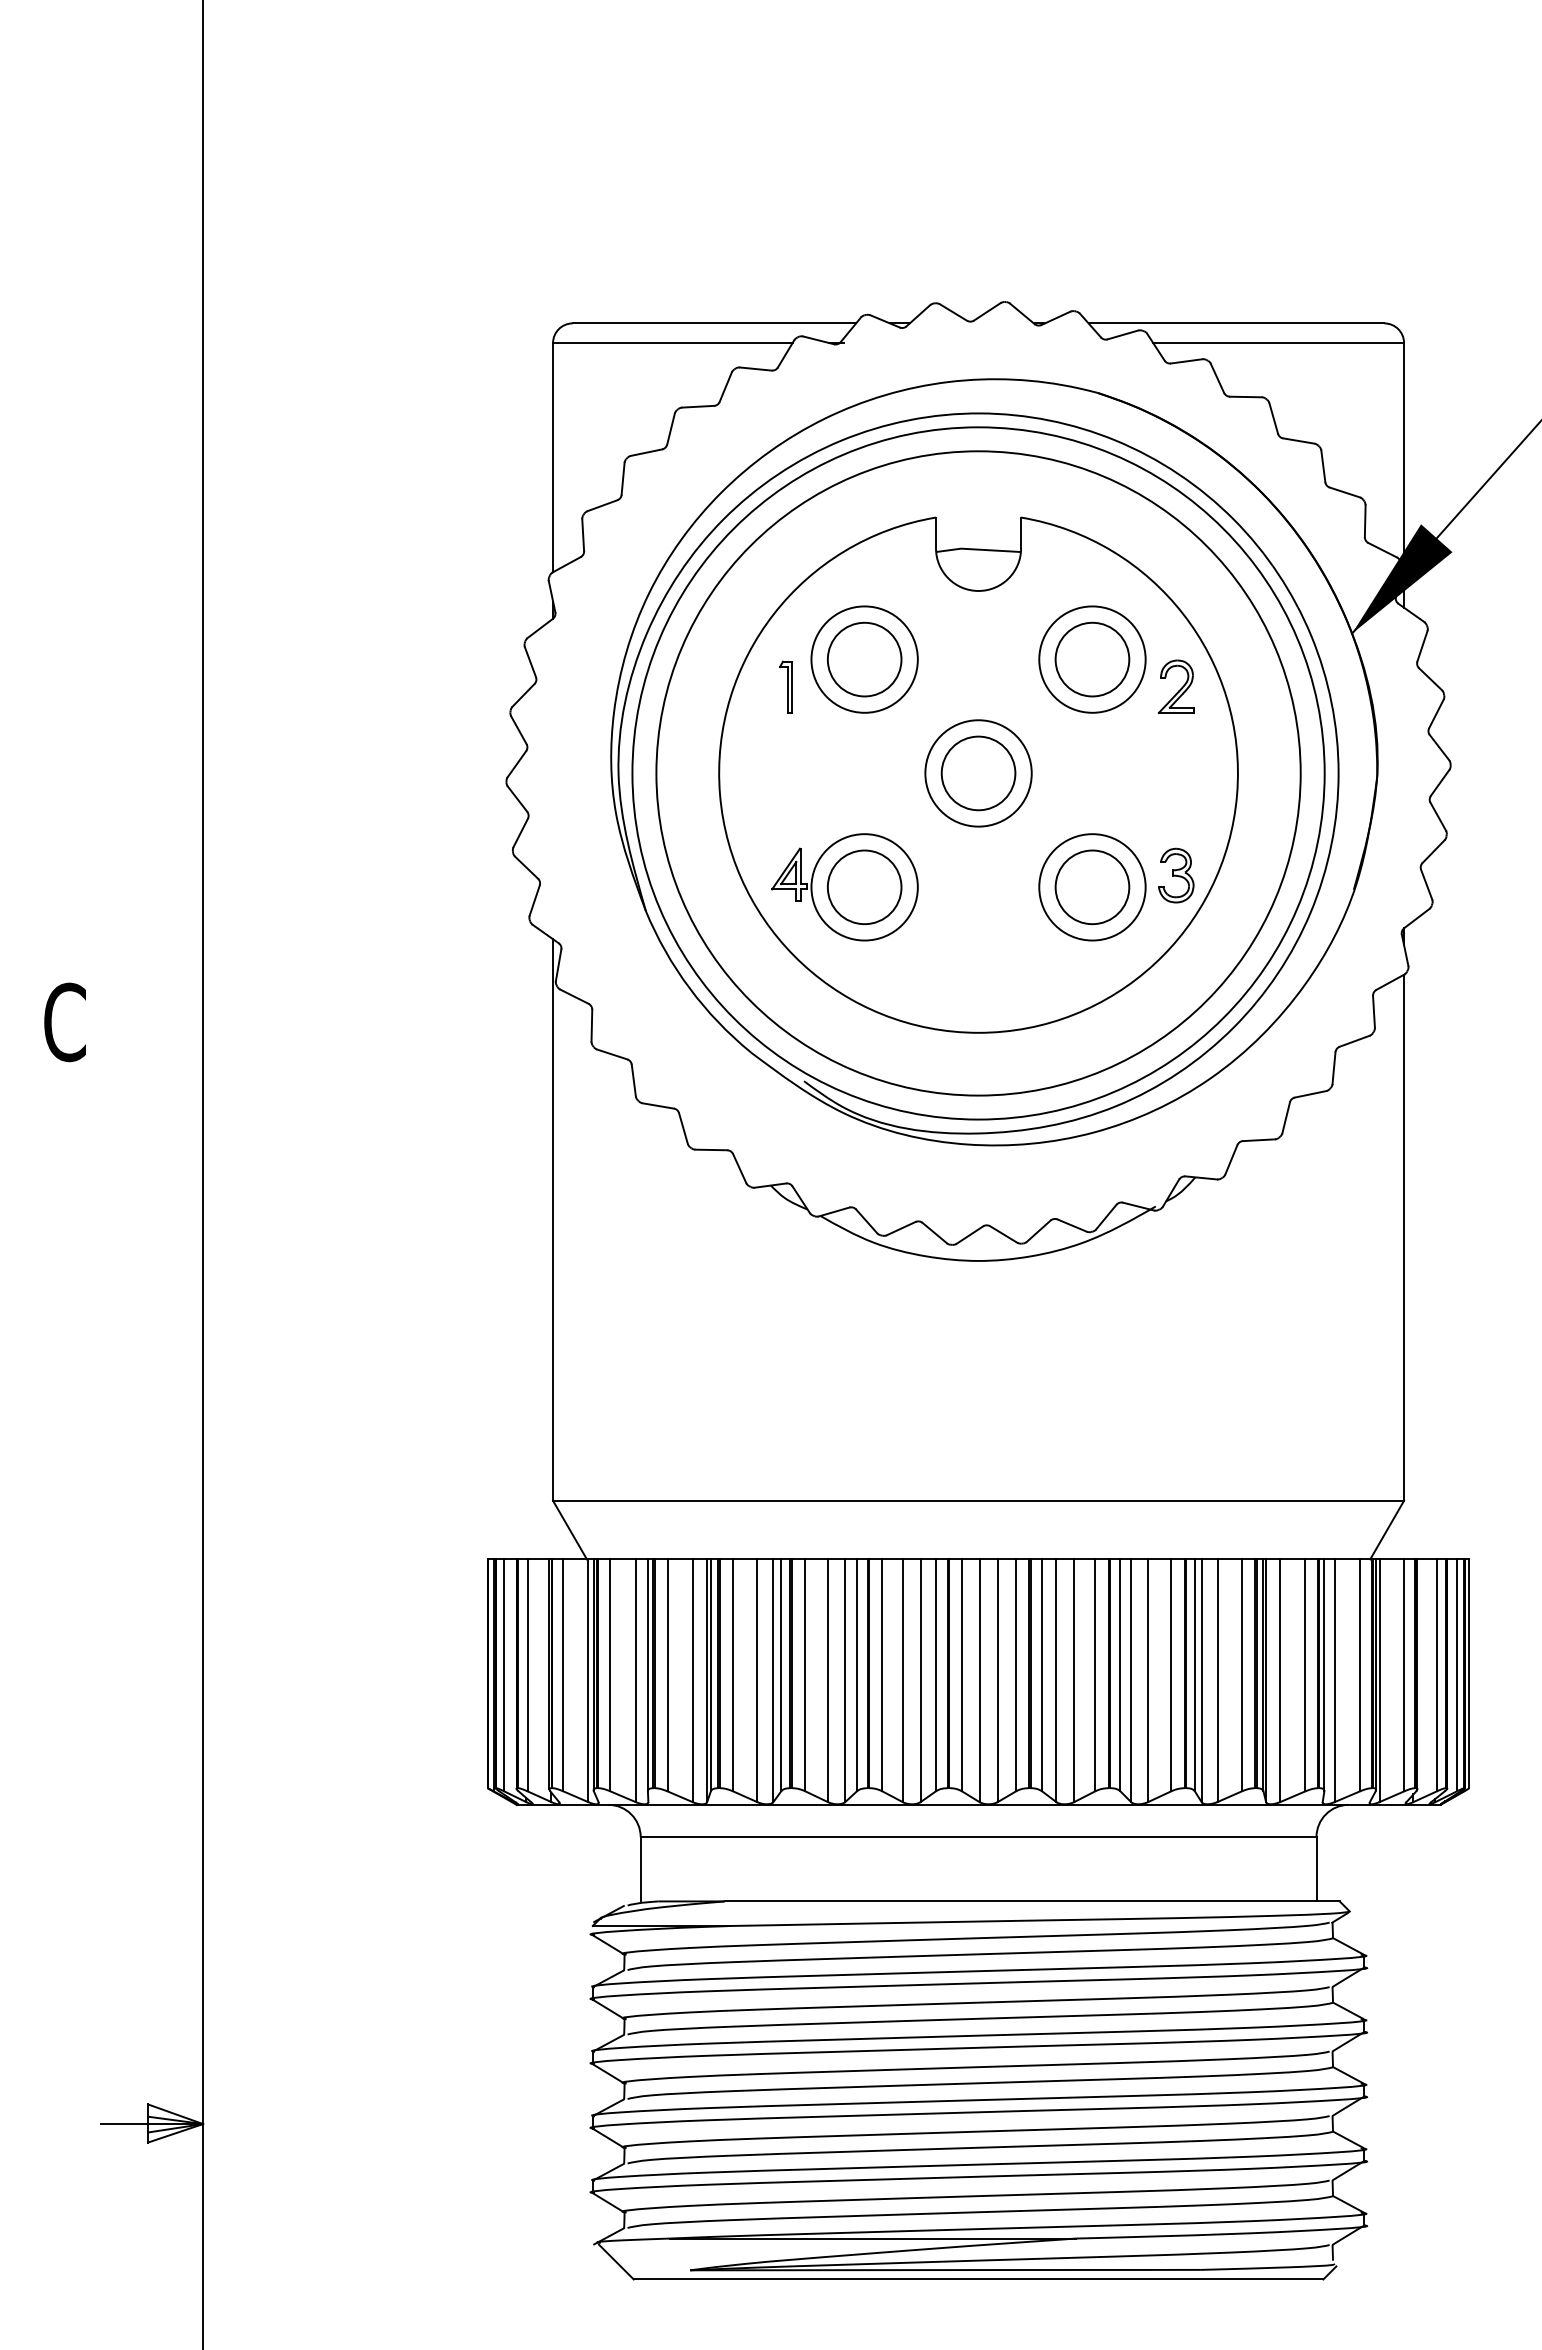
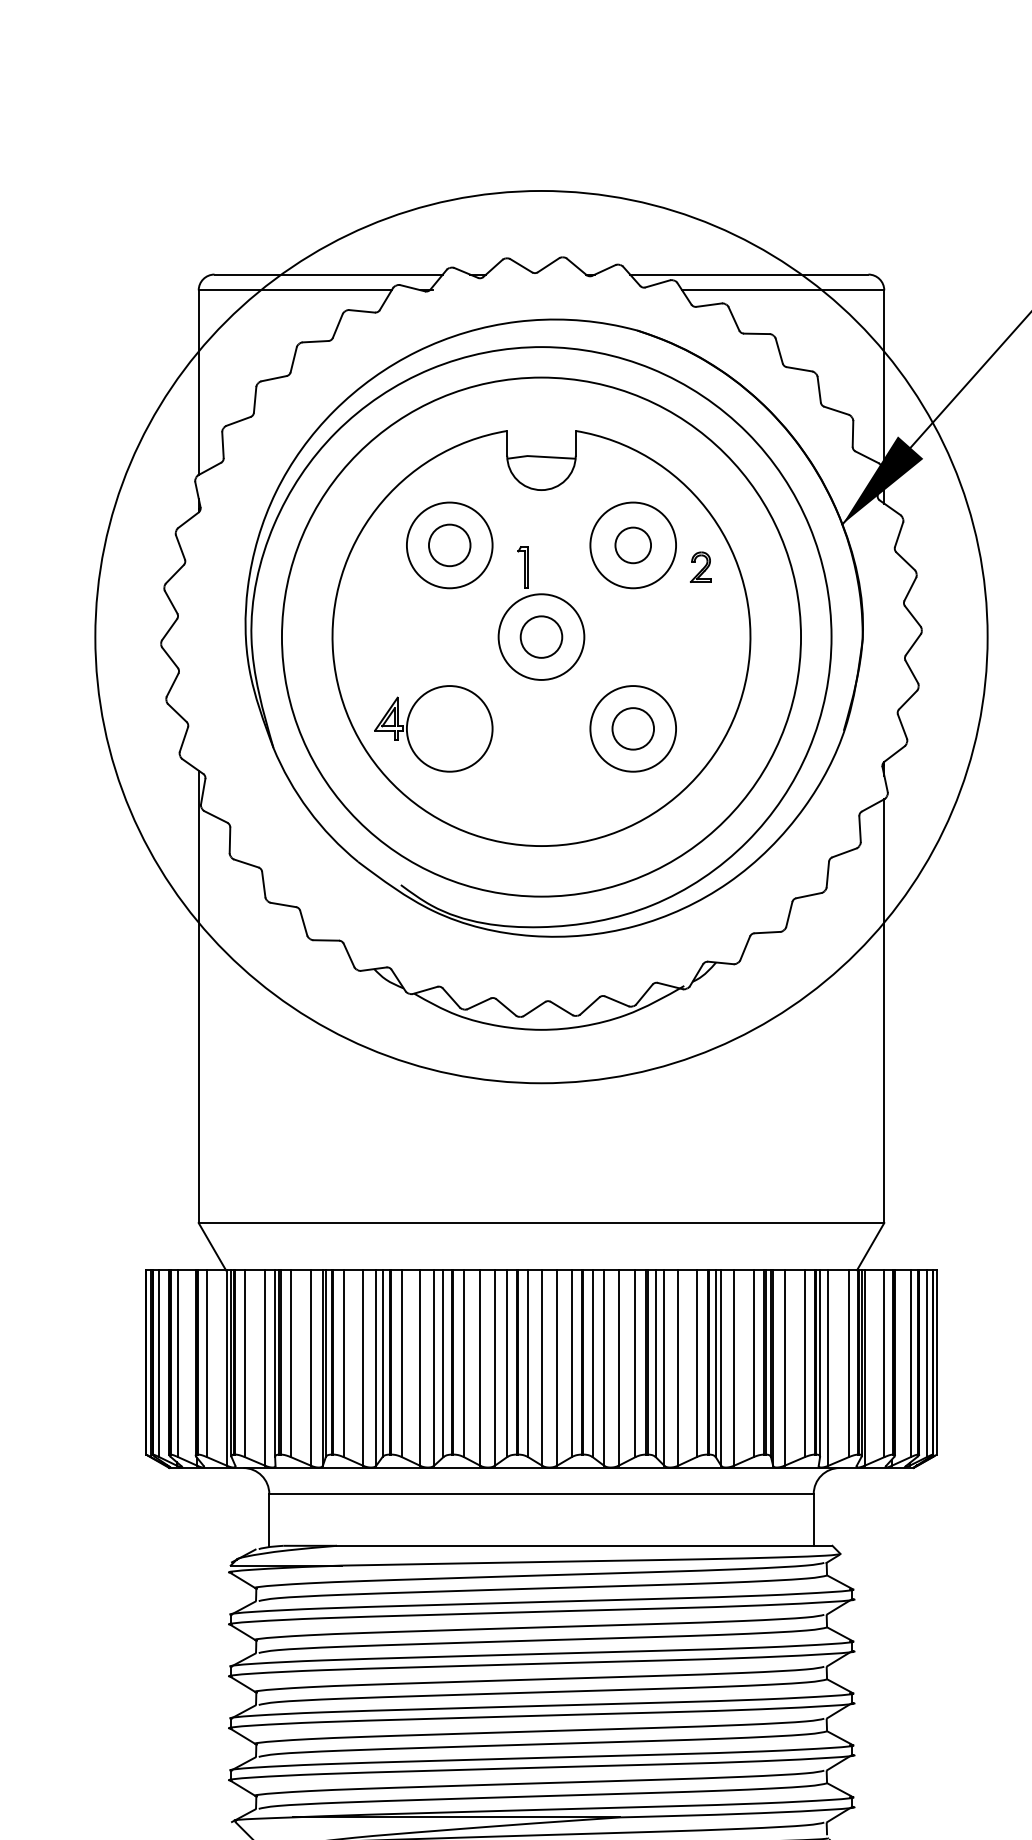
circle: (864, 659) -> (449, 545), size x0.7
circle: (1092, 659) -> (633, 545), size x0.6
part: (785, 686) -> (522, 567), moved
part: (1175, 686) -> (700, 567), size x0.7
circle: (978, 773) -> (541, 637), size x0.7
circle: (978, 773) -> (541, 637), size x1.6
part: (1176, 875) -> (700, 719), removed
circle: (864, 887) -> (449, 729), removed
circle: (1092, 887) -> (633, 729), size x0.7

